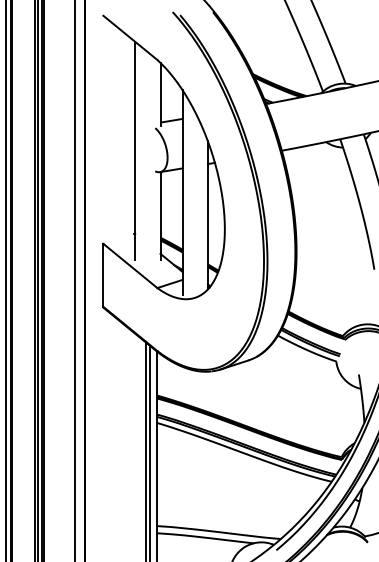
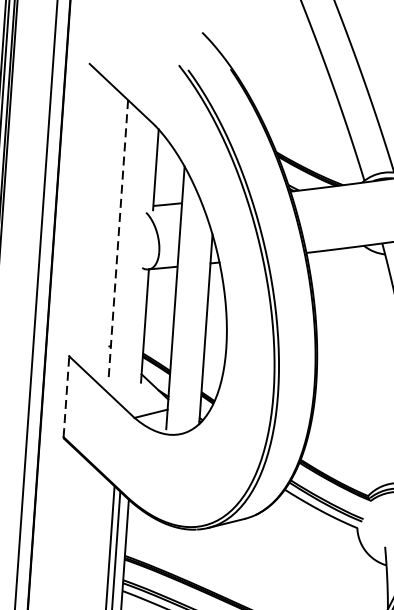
line: (135, 151) -> (118, 240), solid -> dashed
line: (103, 274) -> (66, 395), solid -> dashed

